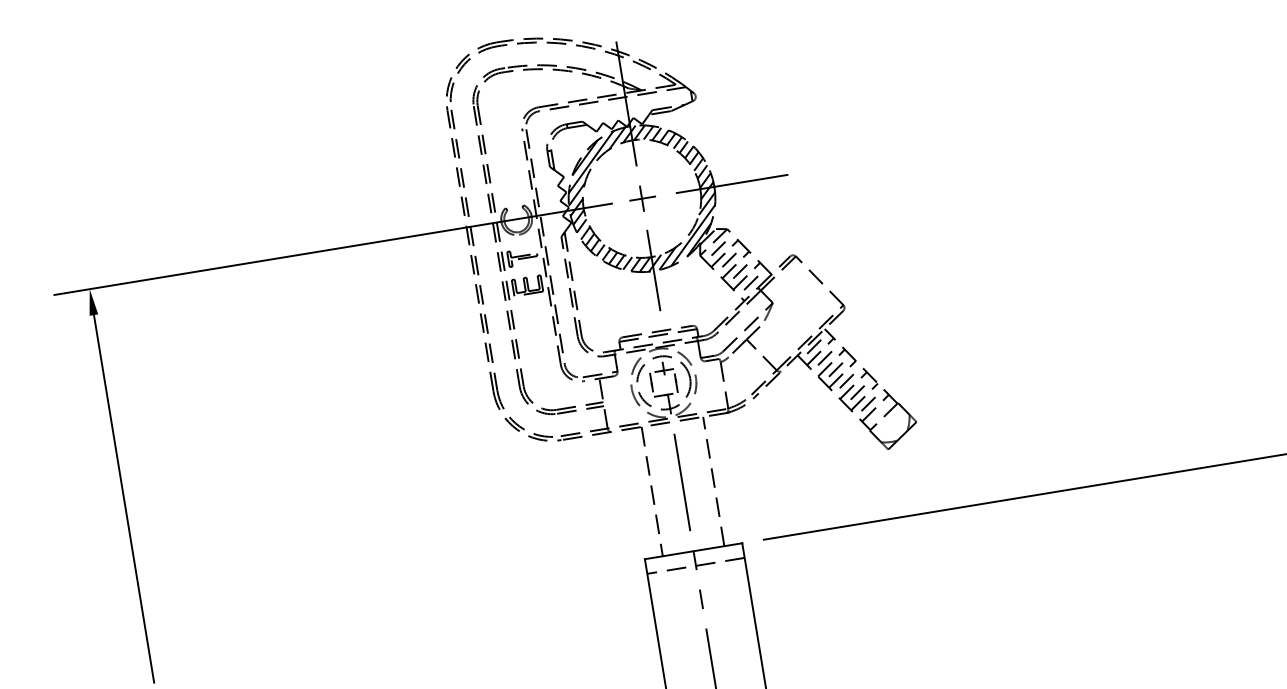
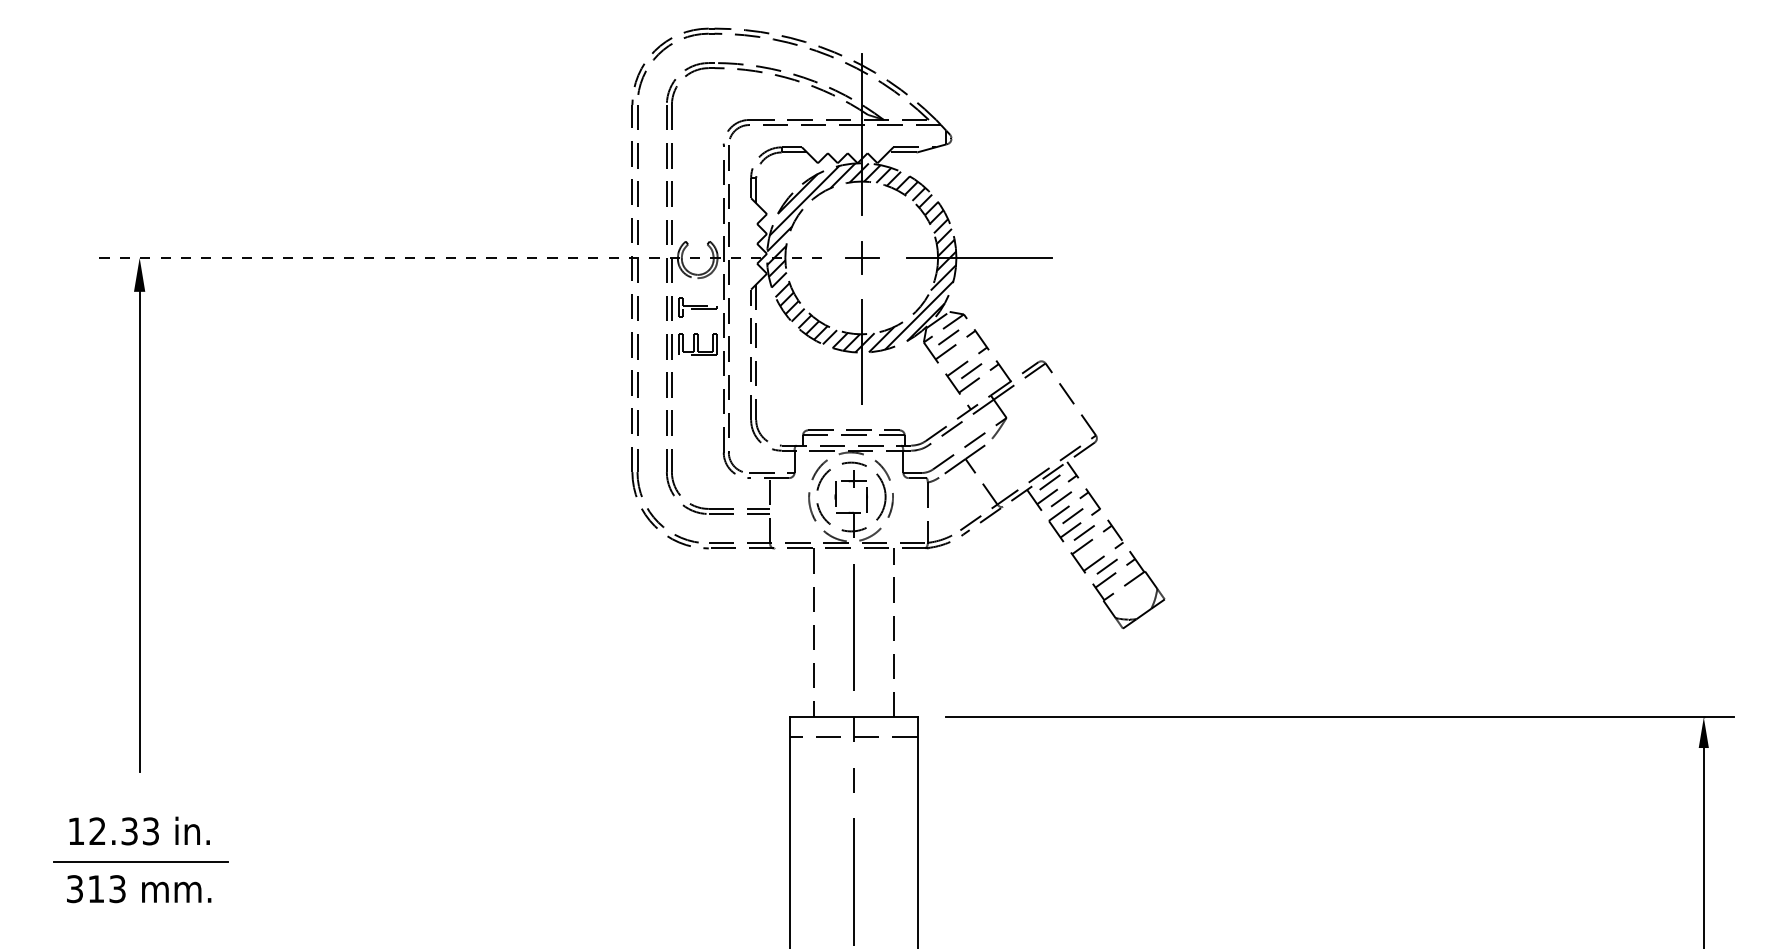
line: (332, 249) -> (457, 257), solid -> dashed
line: (729, 259) -> (960, 353), removed
line: (750, 282) -> (982, 387), removed
line: (858, 391) -> (1096, 548), removed

